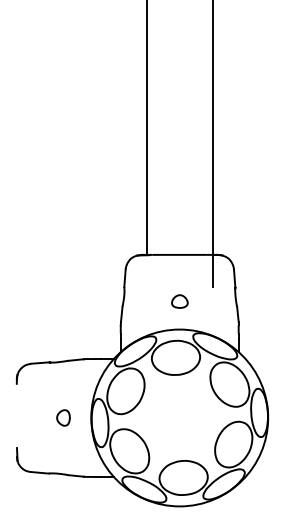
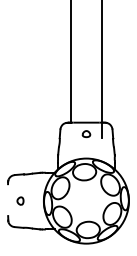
part: (179, 302) -> (86, 134), moved
part: (63, 416) -> (20, 200), moved

